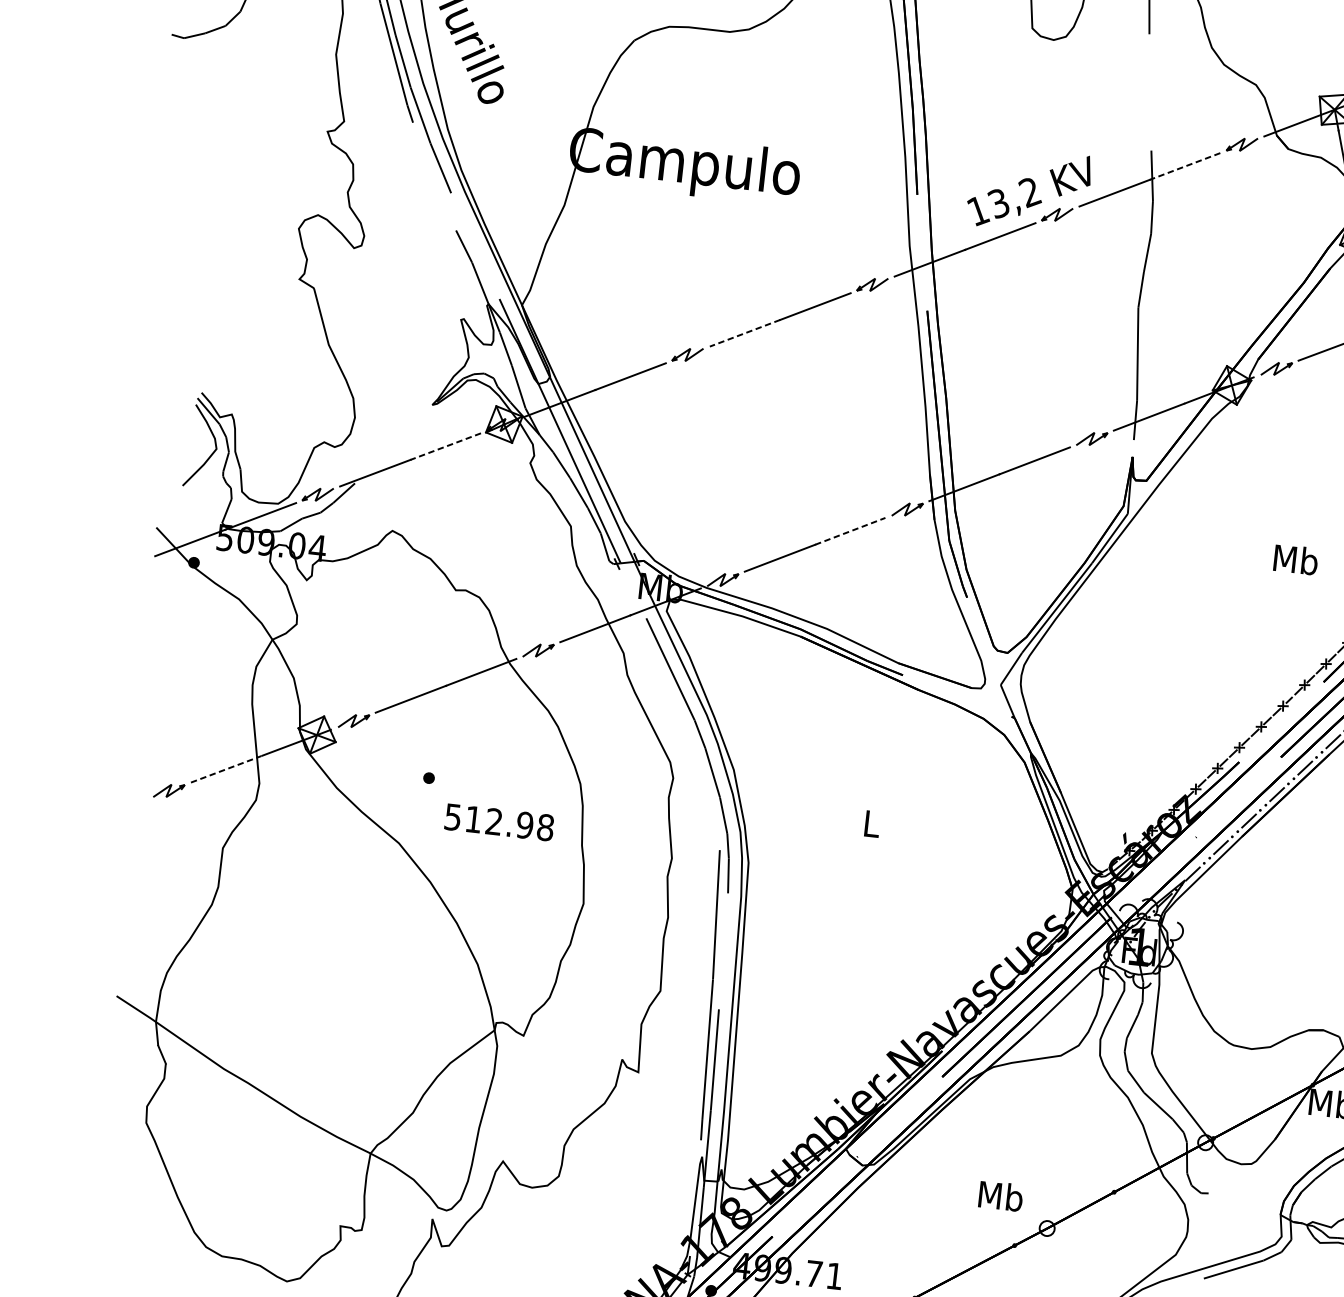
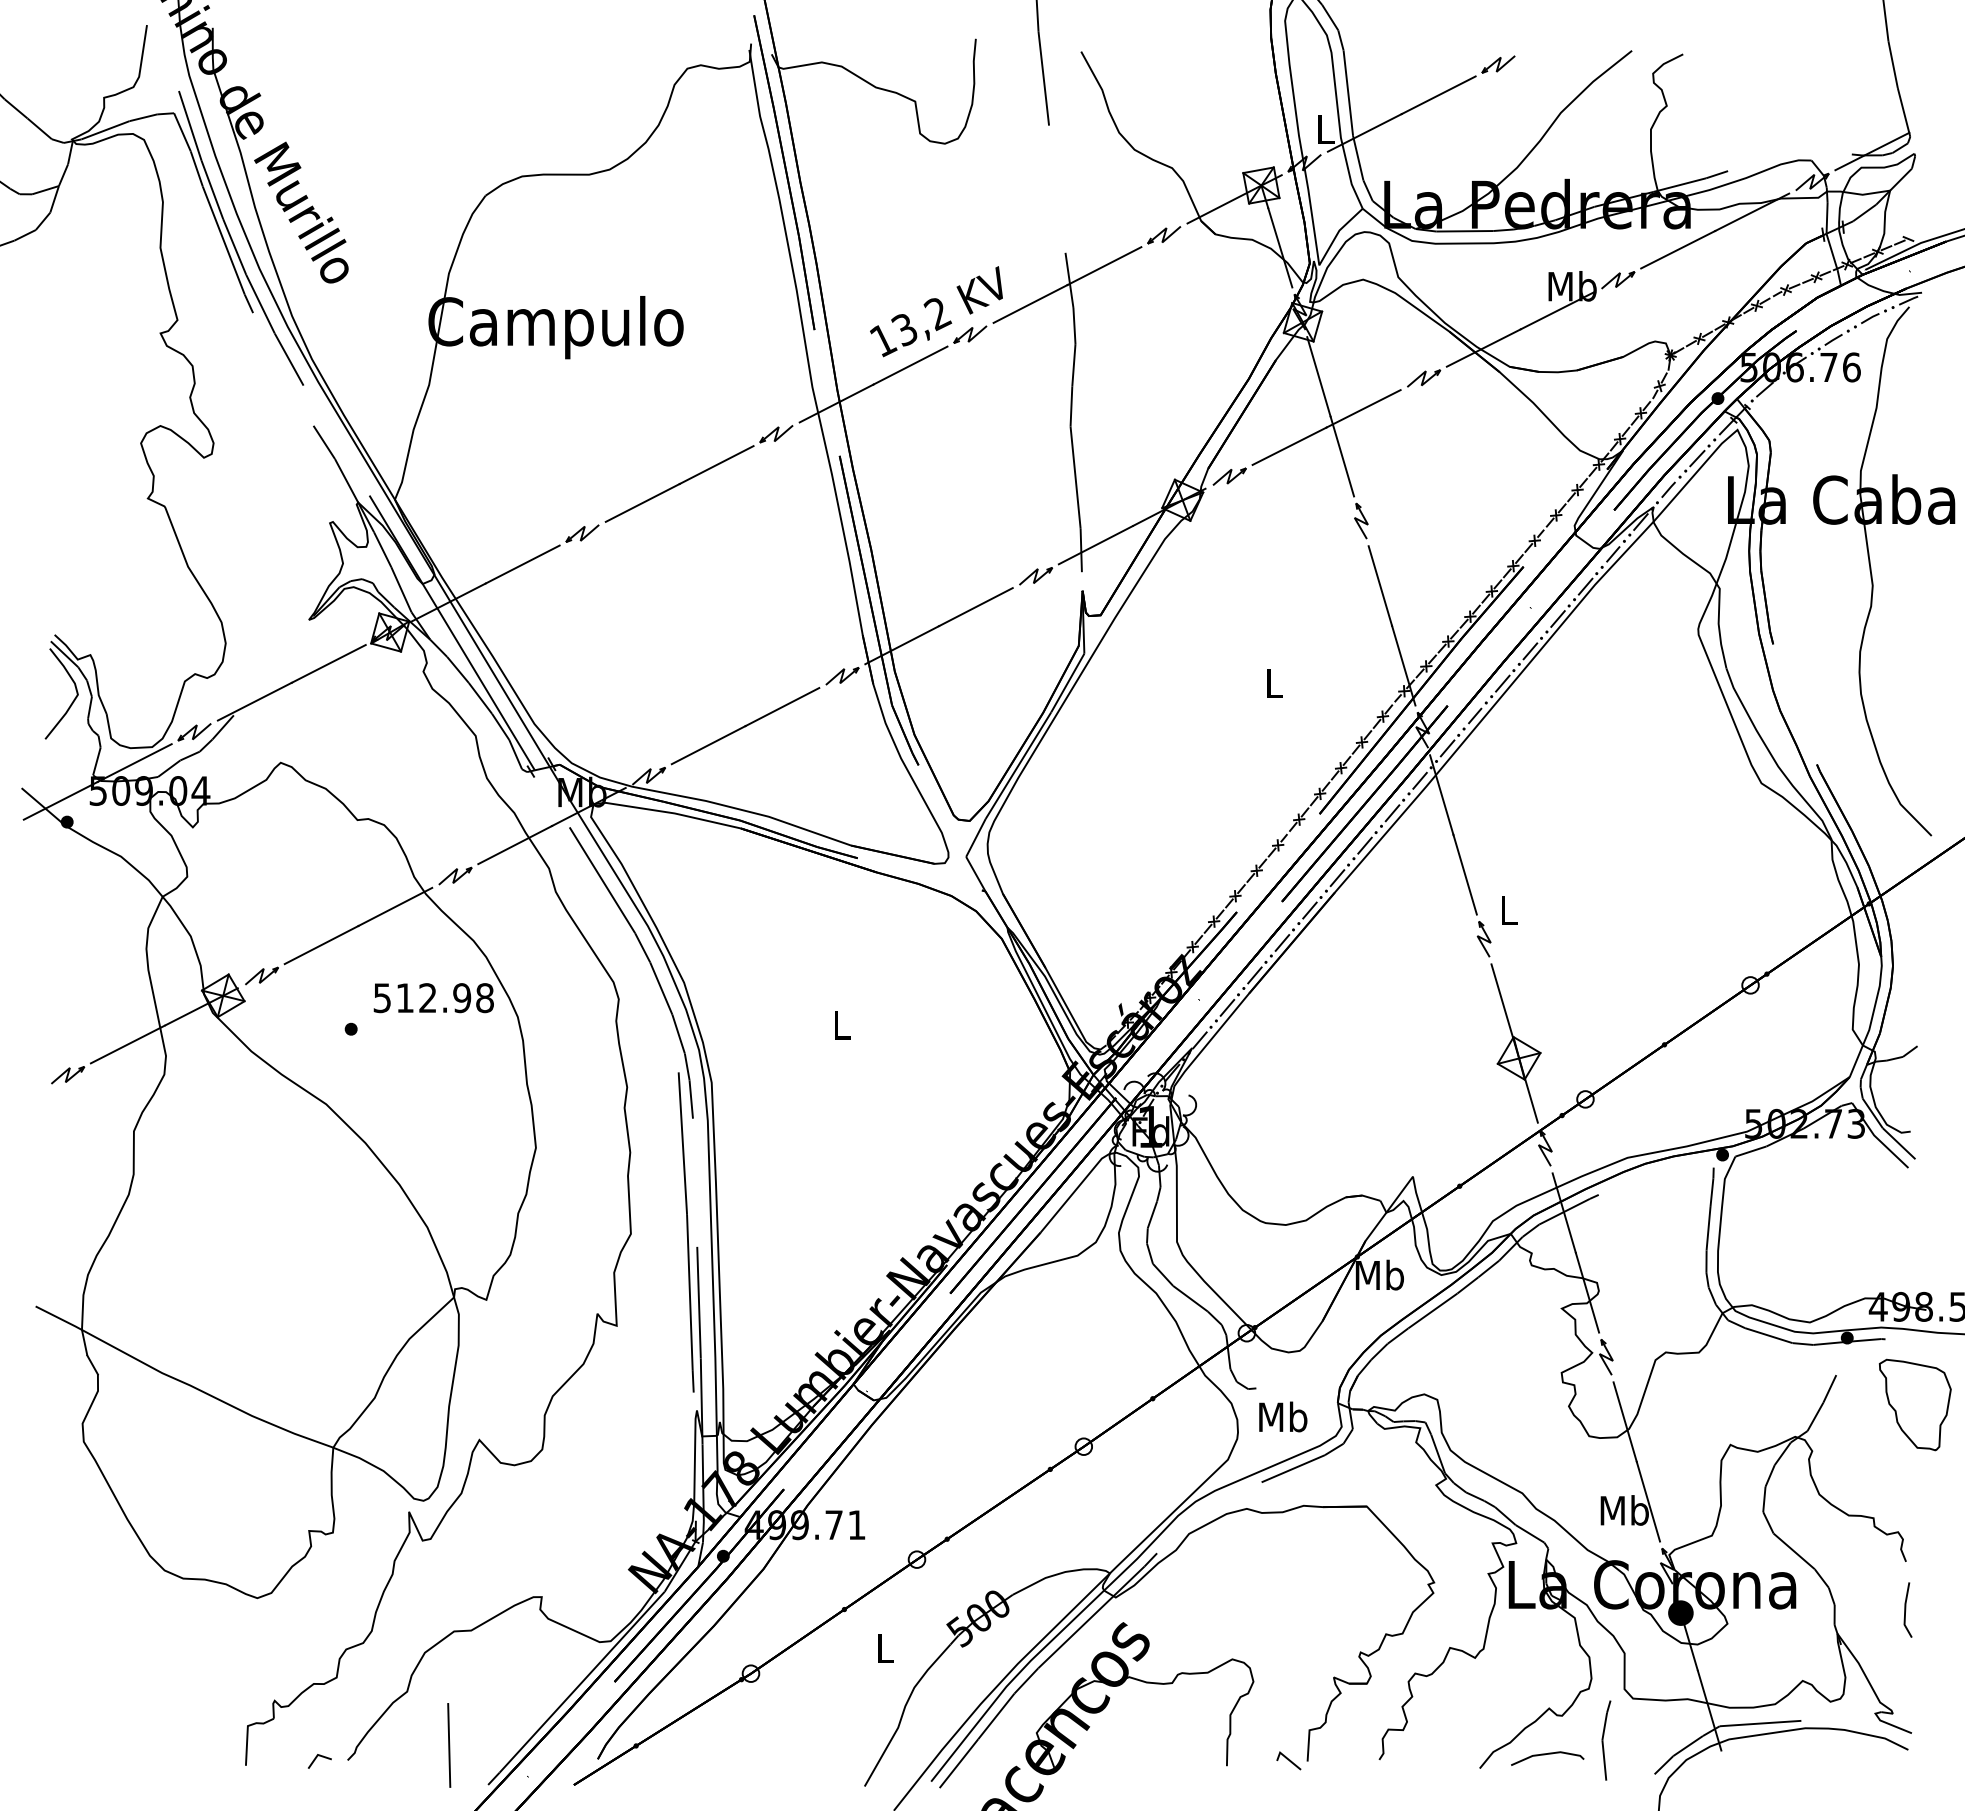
line: (1185, 166) -> (1104, 266), dashed -> solid
line: (744, 332) -> (642, 502), dashed -> solid
line: (445, 446) -> (328, 663), dashed -> solid
line: (850, 530) -> (782, 706), dashed -> solid
text: (1296, 559) -> (1274, 683), Mb -> L
line: (226, 769) -> (128, 1044), dashed -> solid
text: (499, 822) -> (433, 998), moved
text: (1001, 1195) -> (1283, 1416), moved

